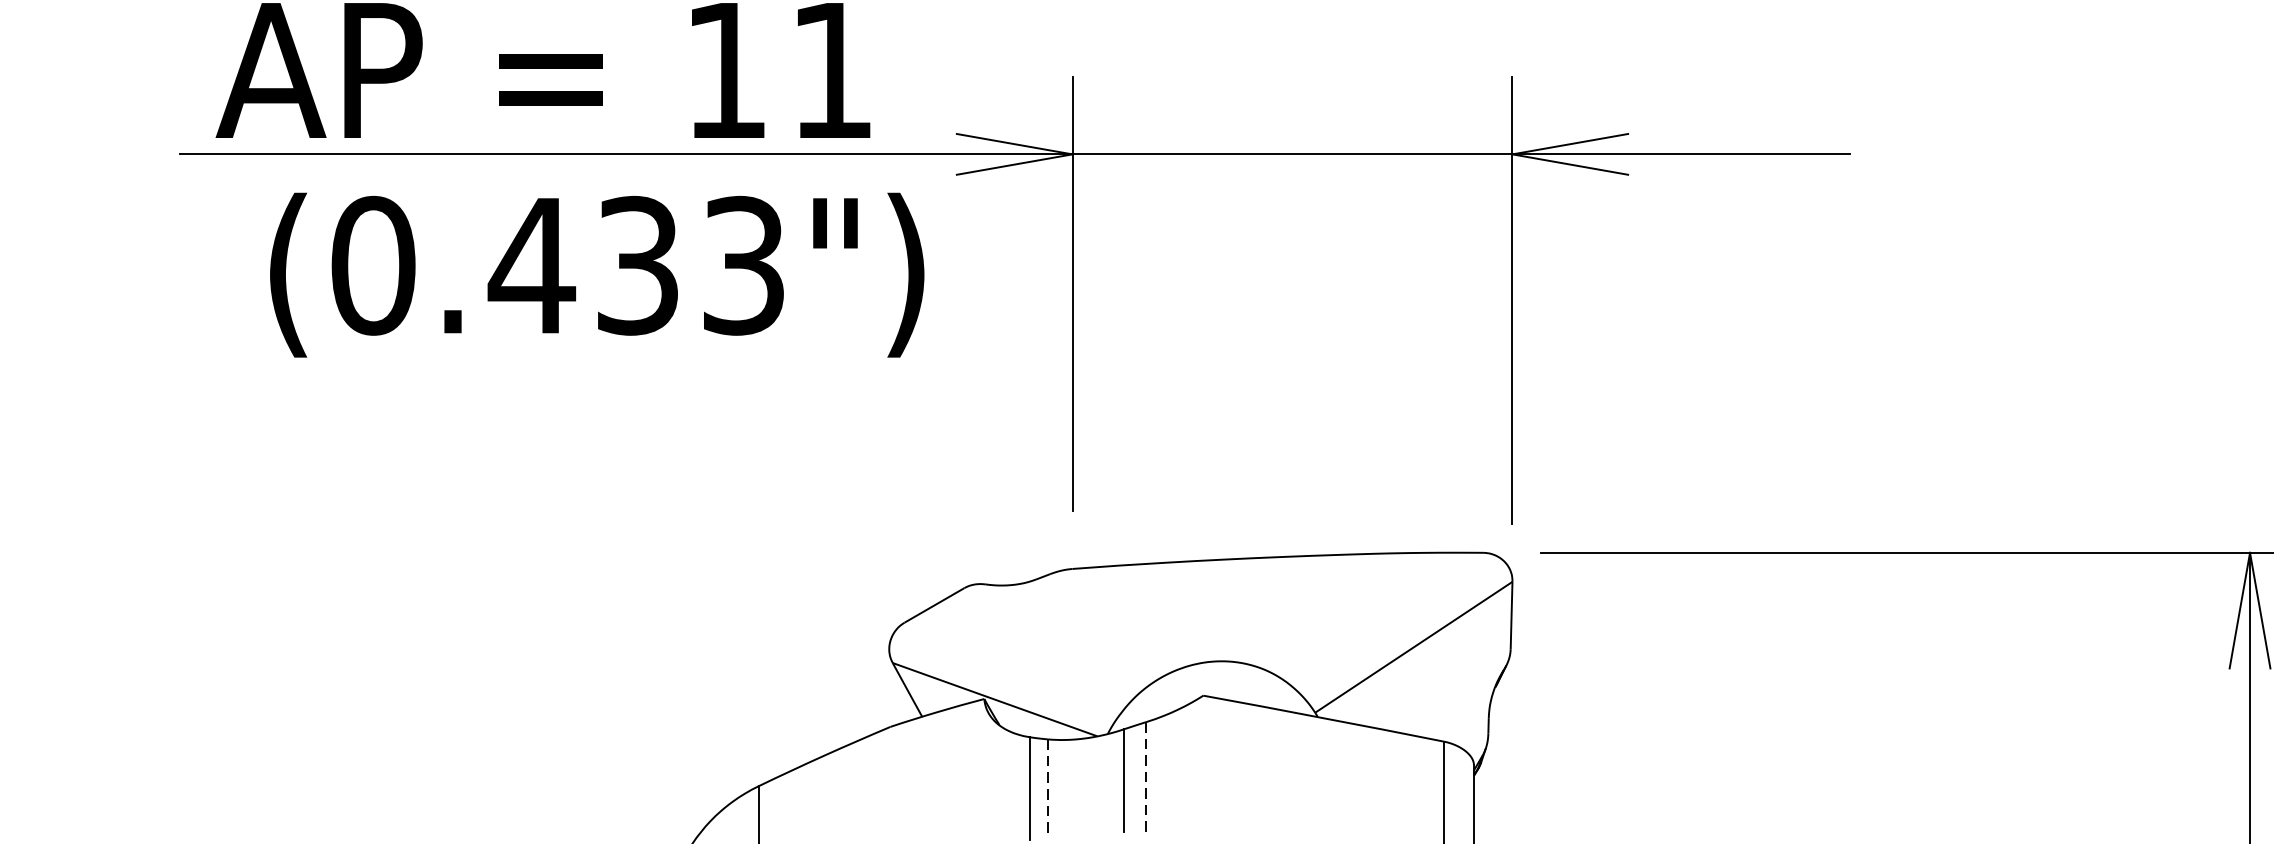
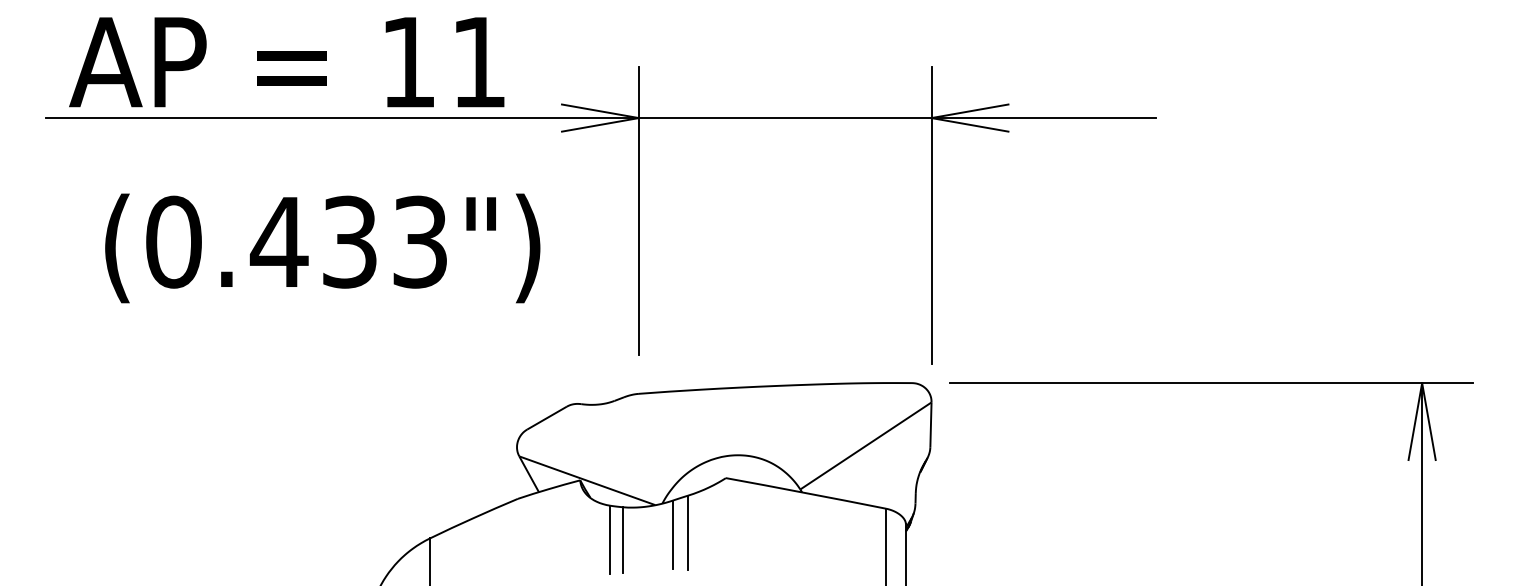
text: (596, 275) -> (322, 248), moved
line: (1145, 778) -> (687, 533), dashed -> solid
line: (1047, 789) -> (622, 540), dashed -> solid

